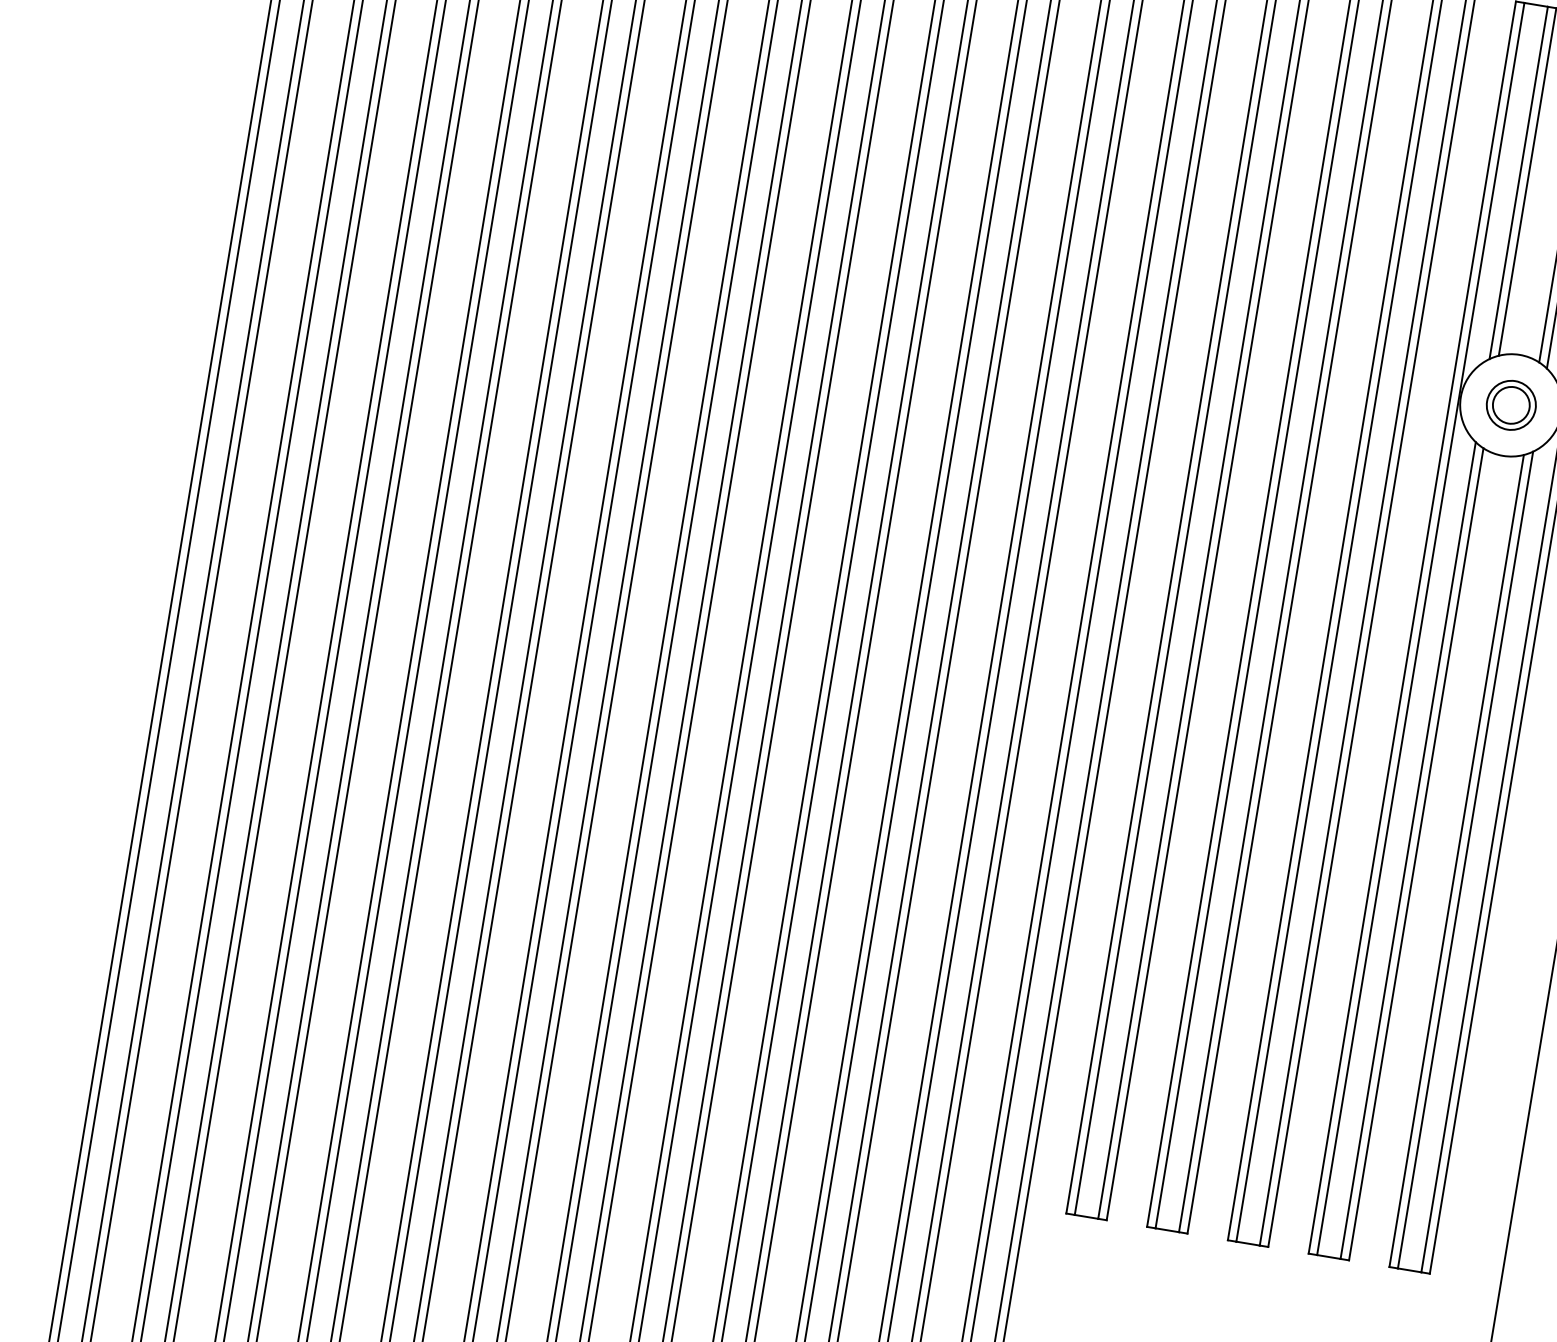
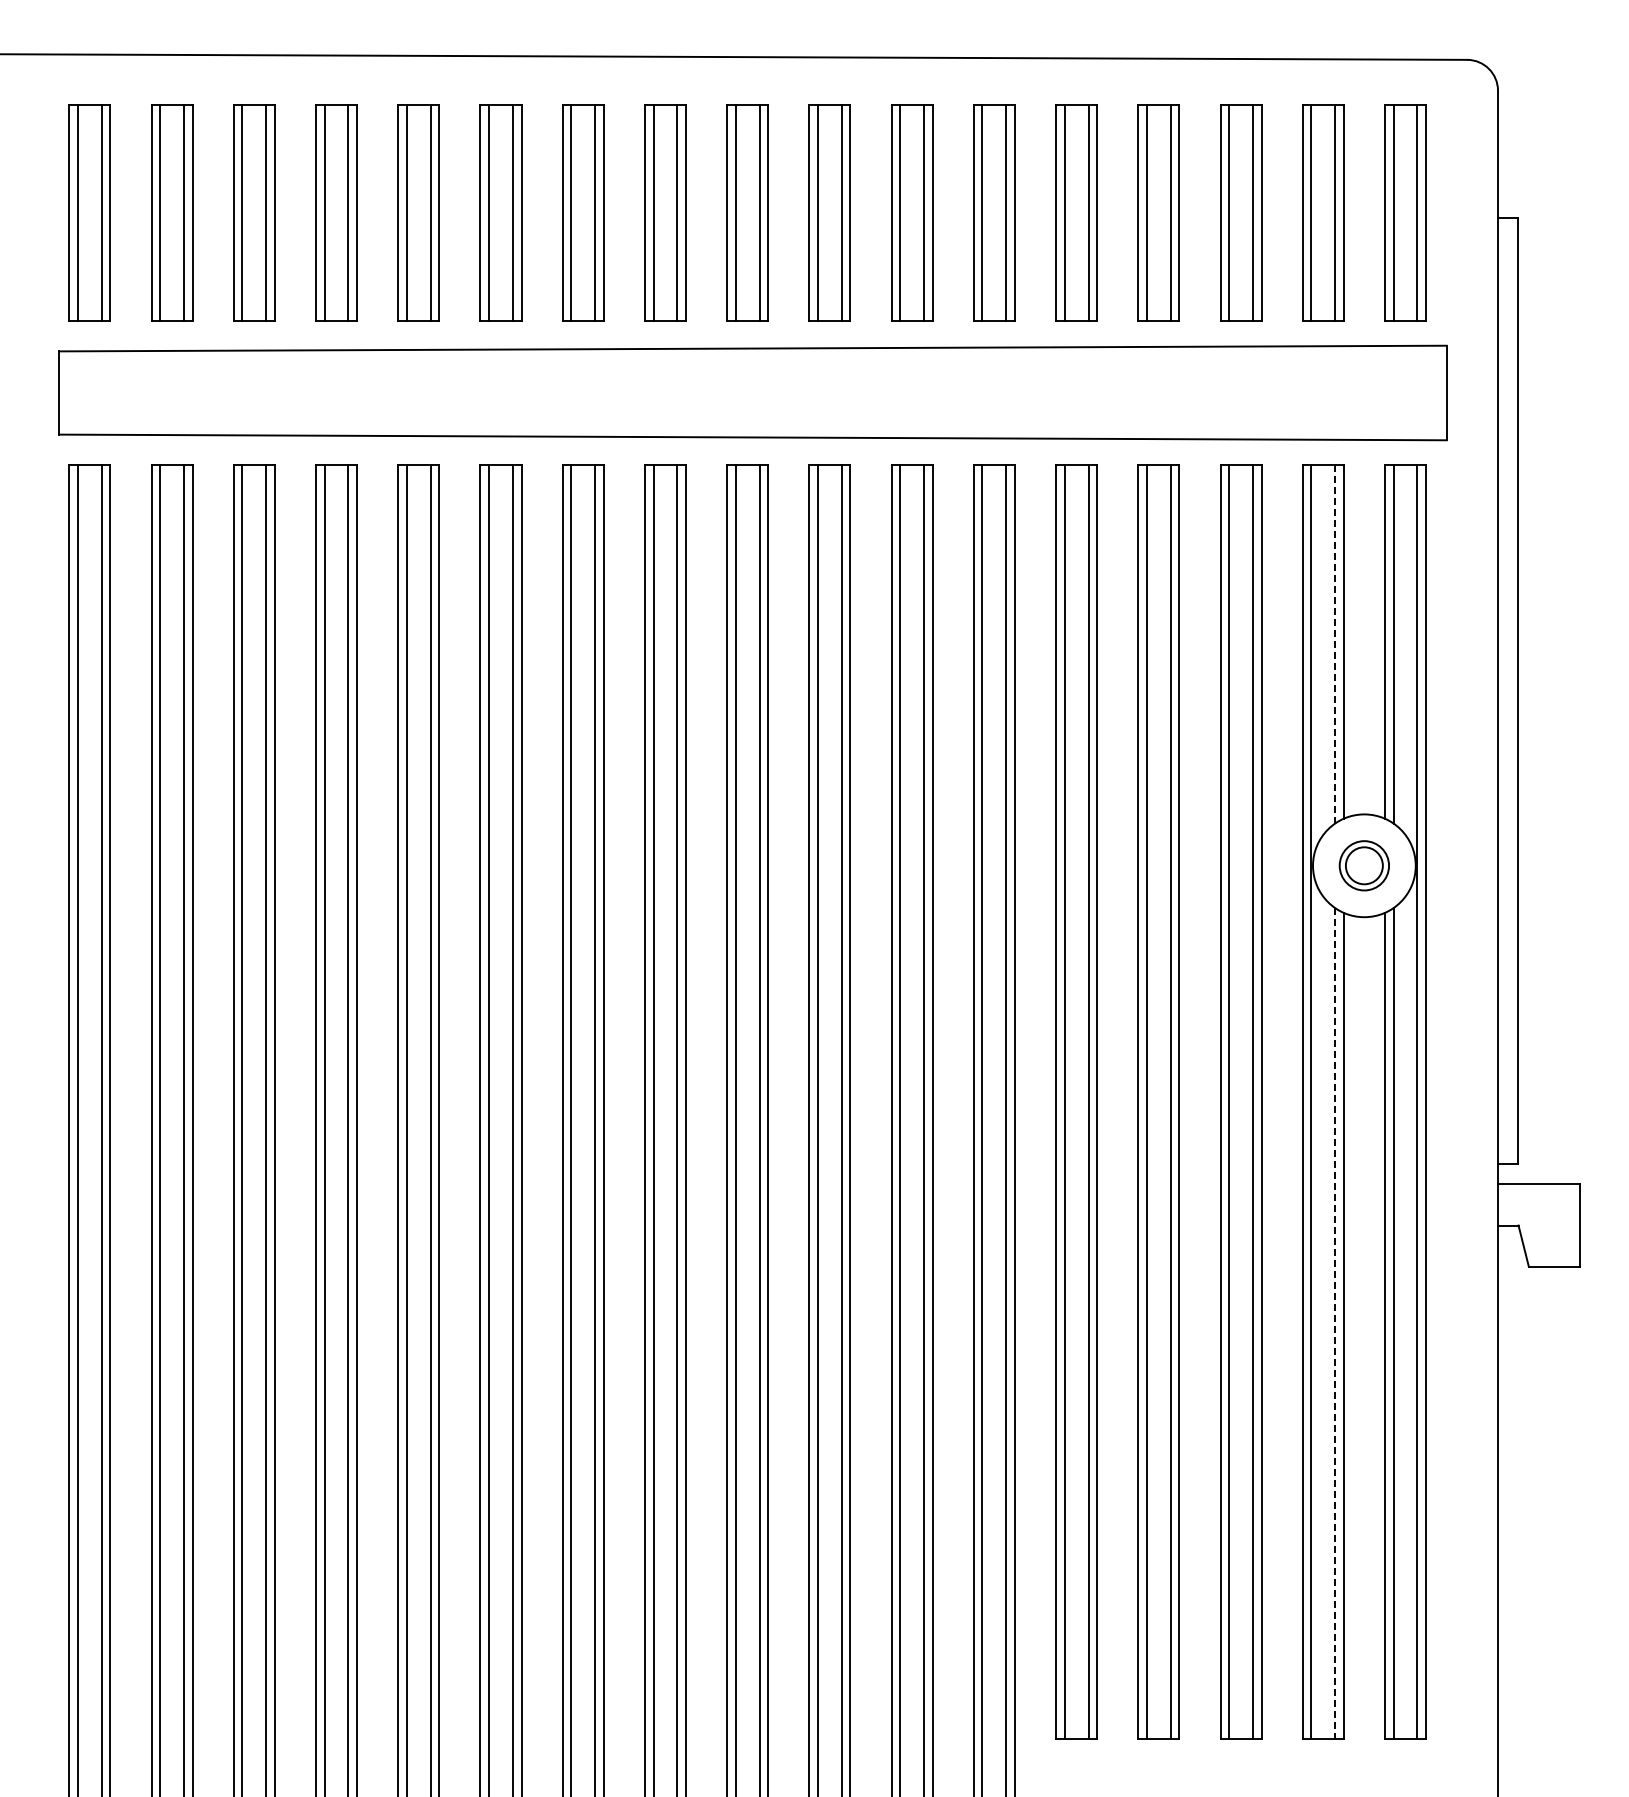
line: (1518, 183) -> (1335, 644), solid -> dashed
line: (1408, 850) -> (1335, 1323), solid -> dashed

